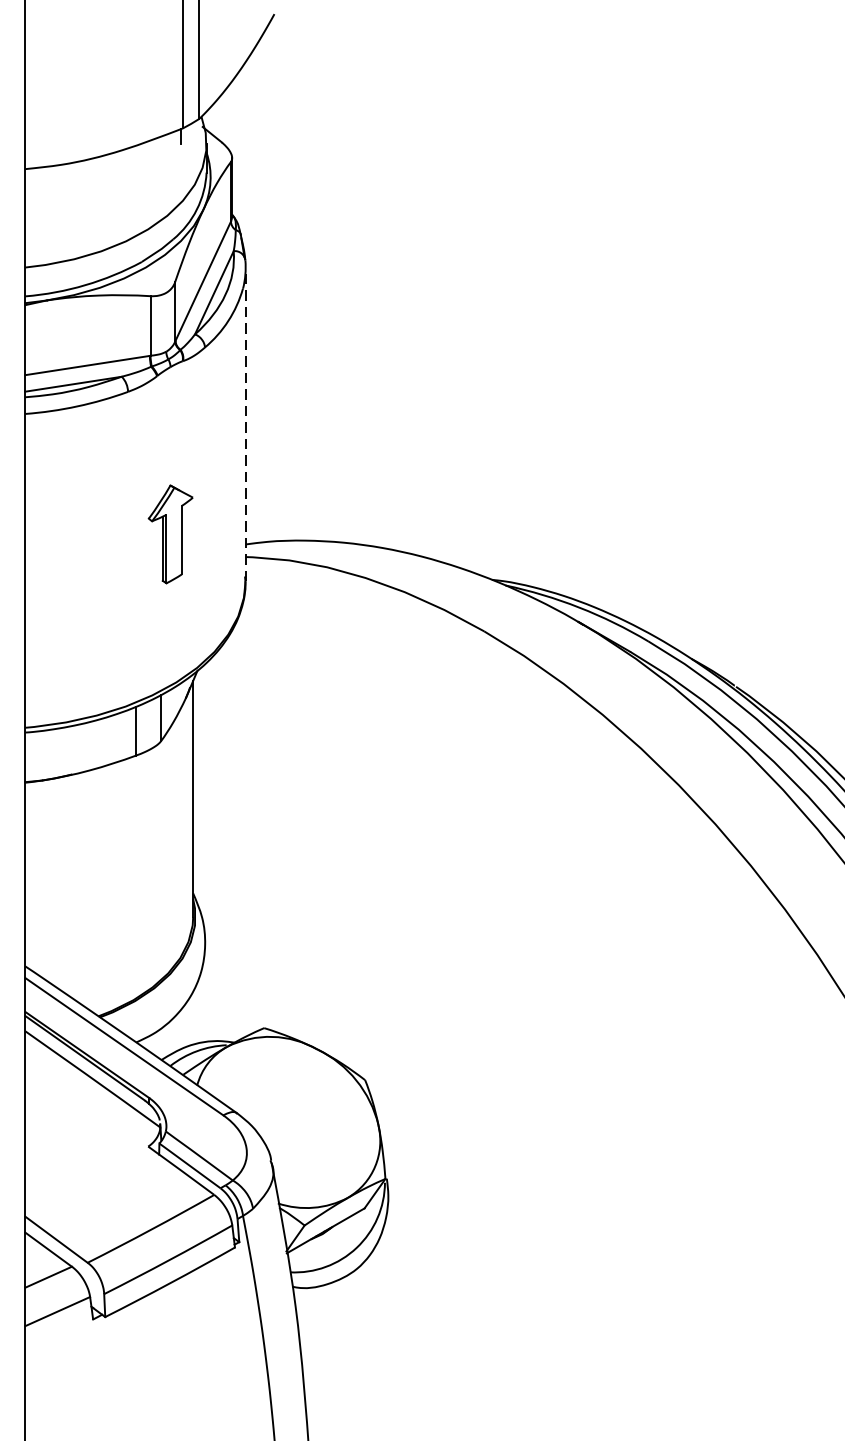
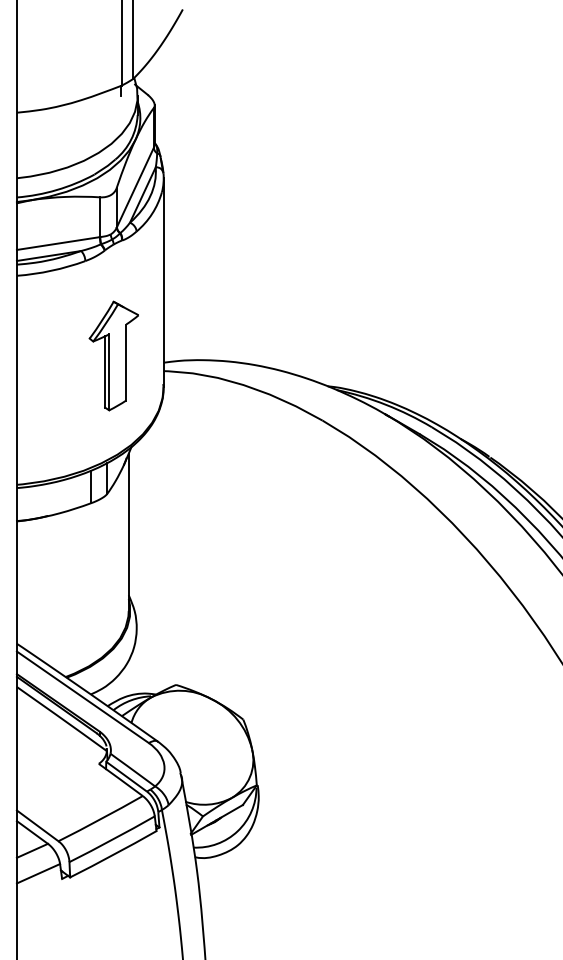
line: (245, 424) -> (163, 282), dashed -> solid
part: (170, 533) -> (113, 355), size x1.67

